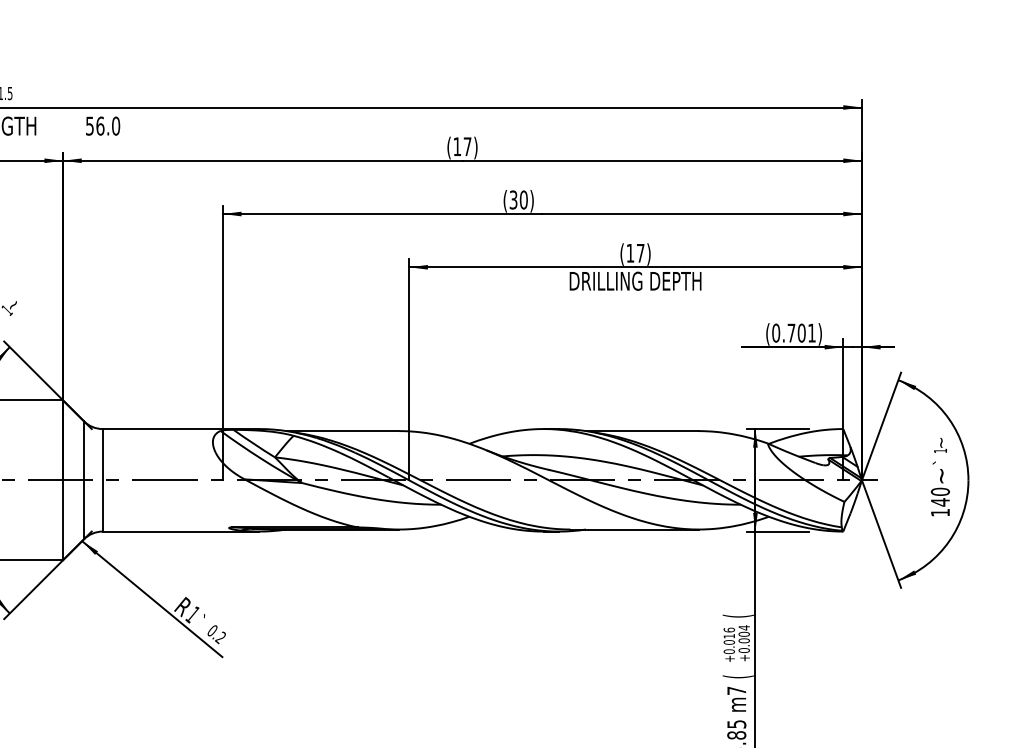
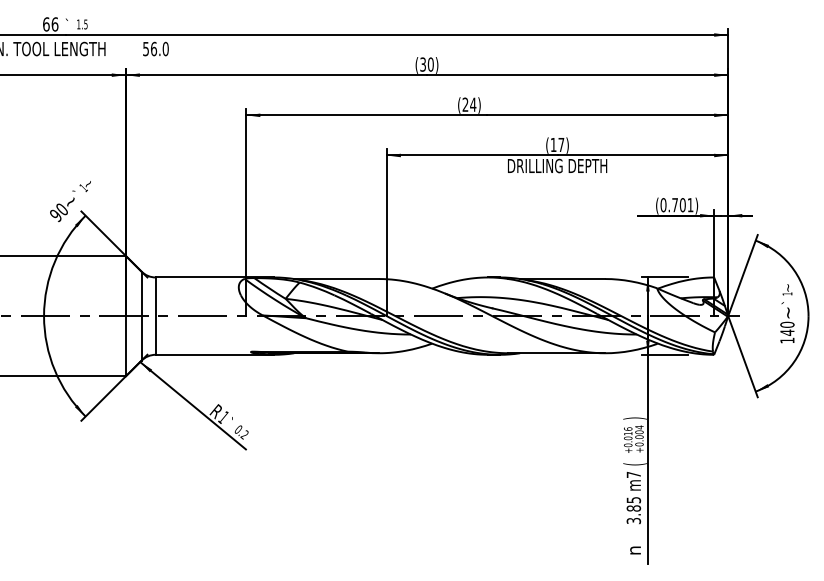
text: (461, 146) -> (426, 64), (17) -> (30)
text: (518, 199) -> (469, 104), (30) -> (24)
text: (737, 616) -> (634, 418), ( -> )

